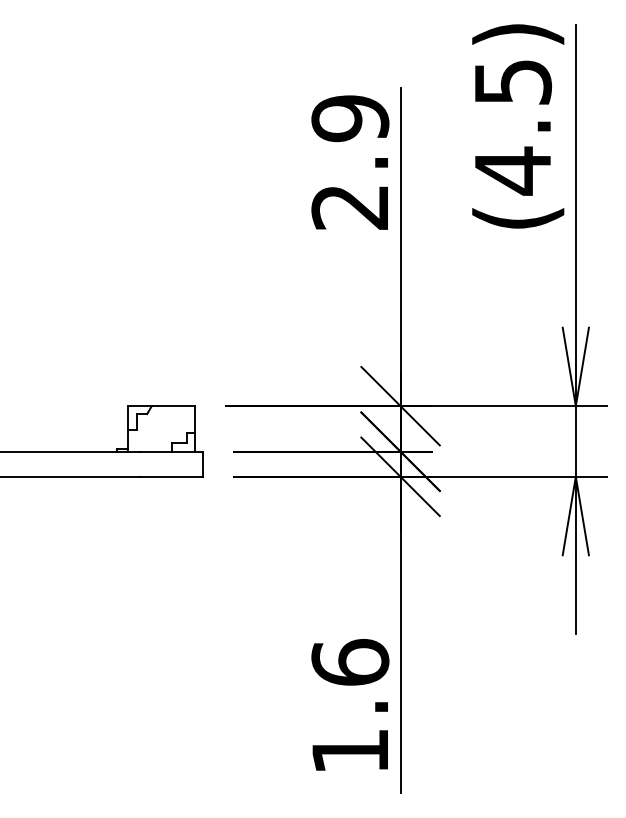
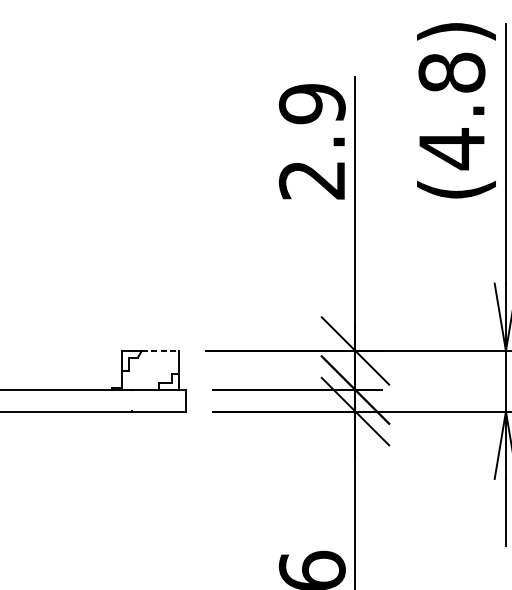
text: (513, 82) -> (452, 73), (4.5) -> (4.8)
line: (173, 406) -> (160, 351), solid -> dashed

